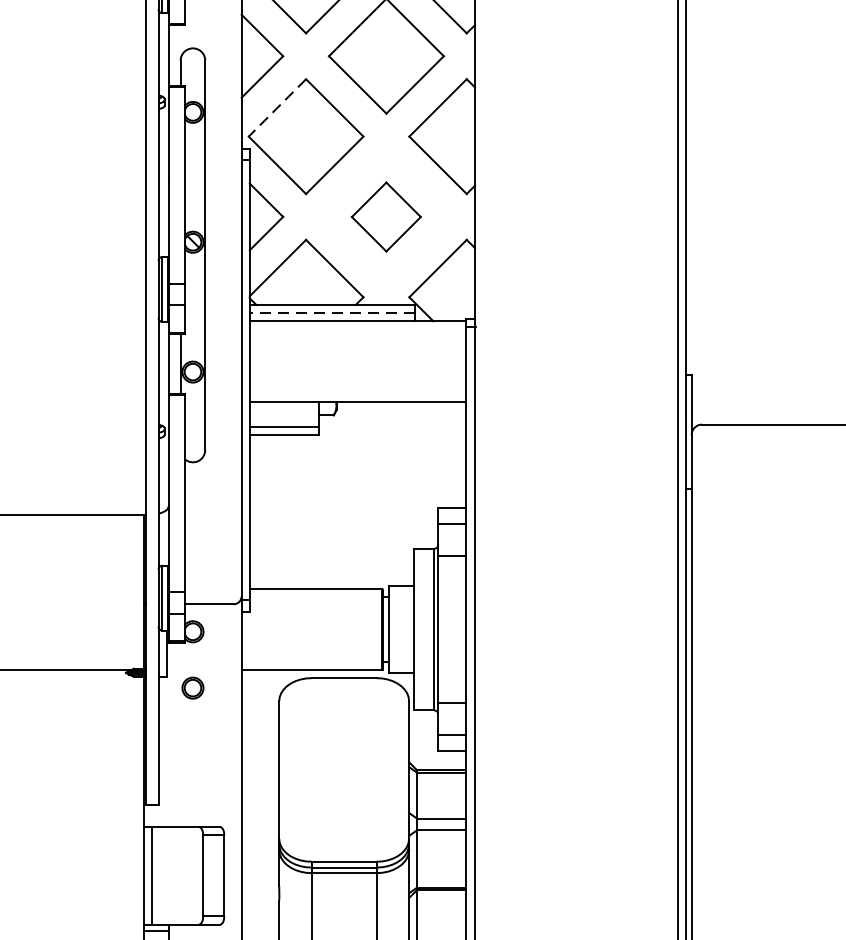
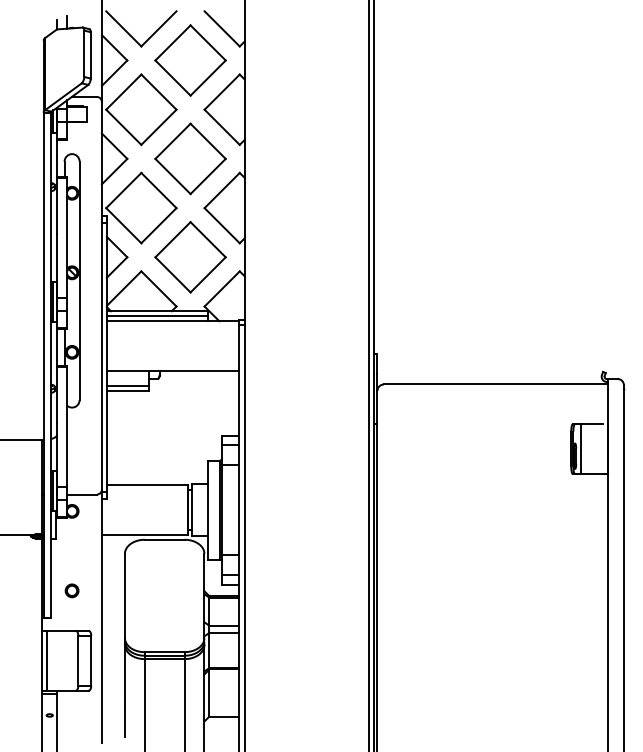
line: (276, 107) -> (123, 190), dashed -> solid
part: (386, 217) -> (190, 257), size x1.67
line: (332, 313) -> (157, 316), dashed -> solid
part: (191, 687) -> (71, 590), moved

